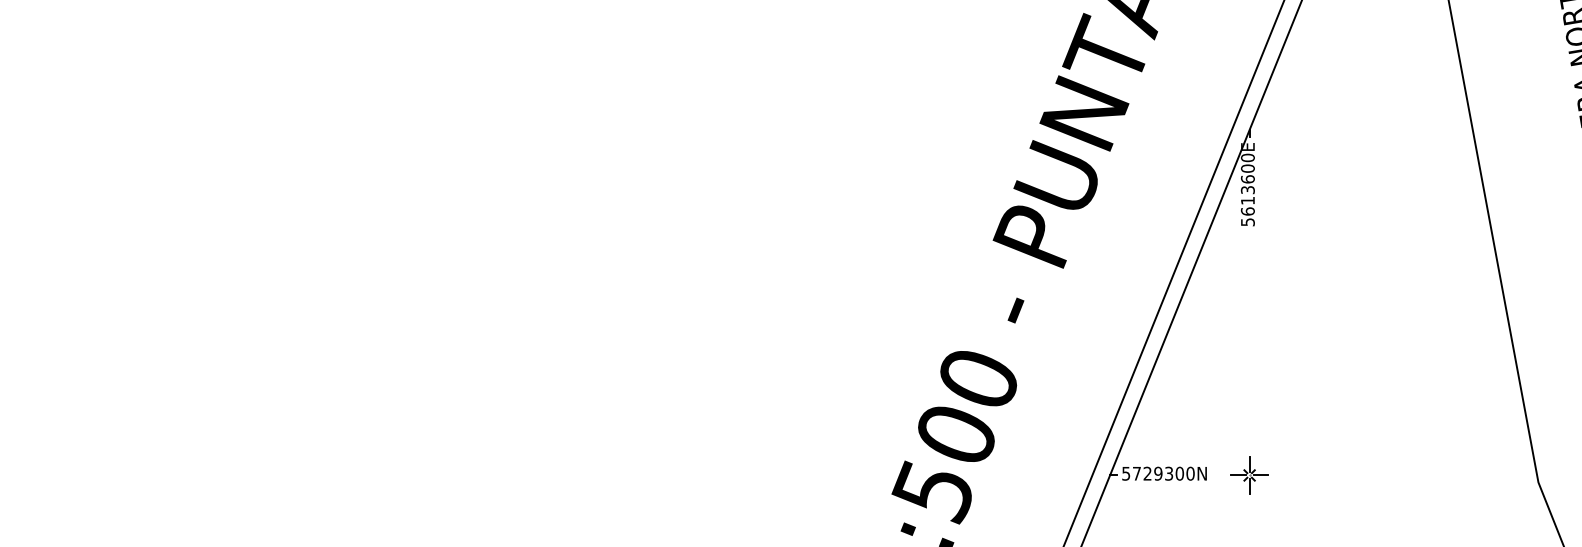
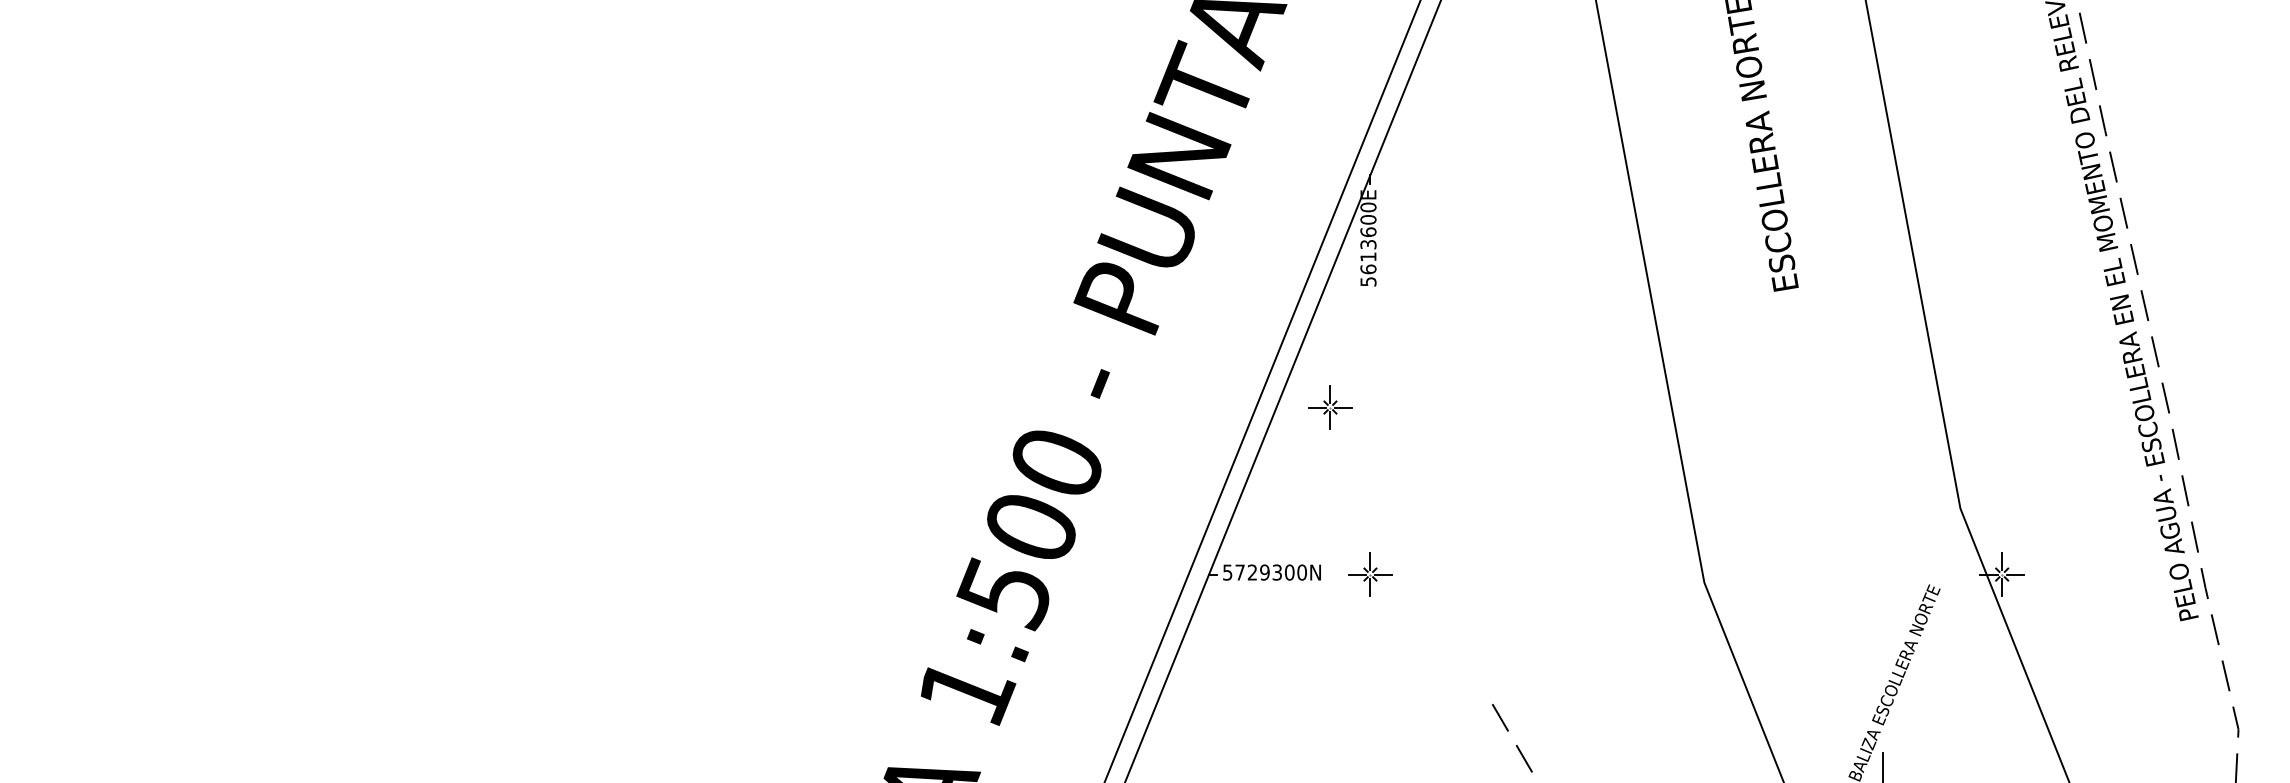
part: (1215, 330) -> (1330, 407), added

